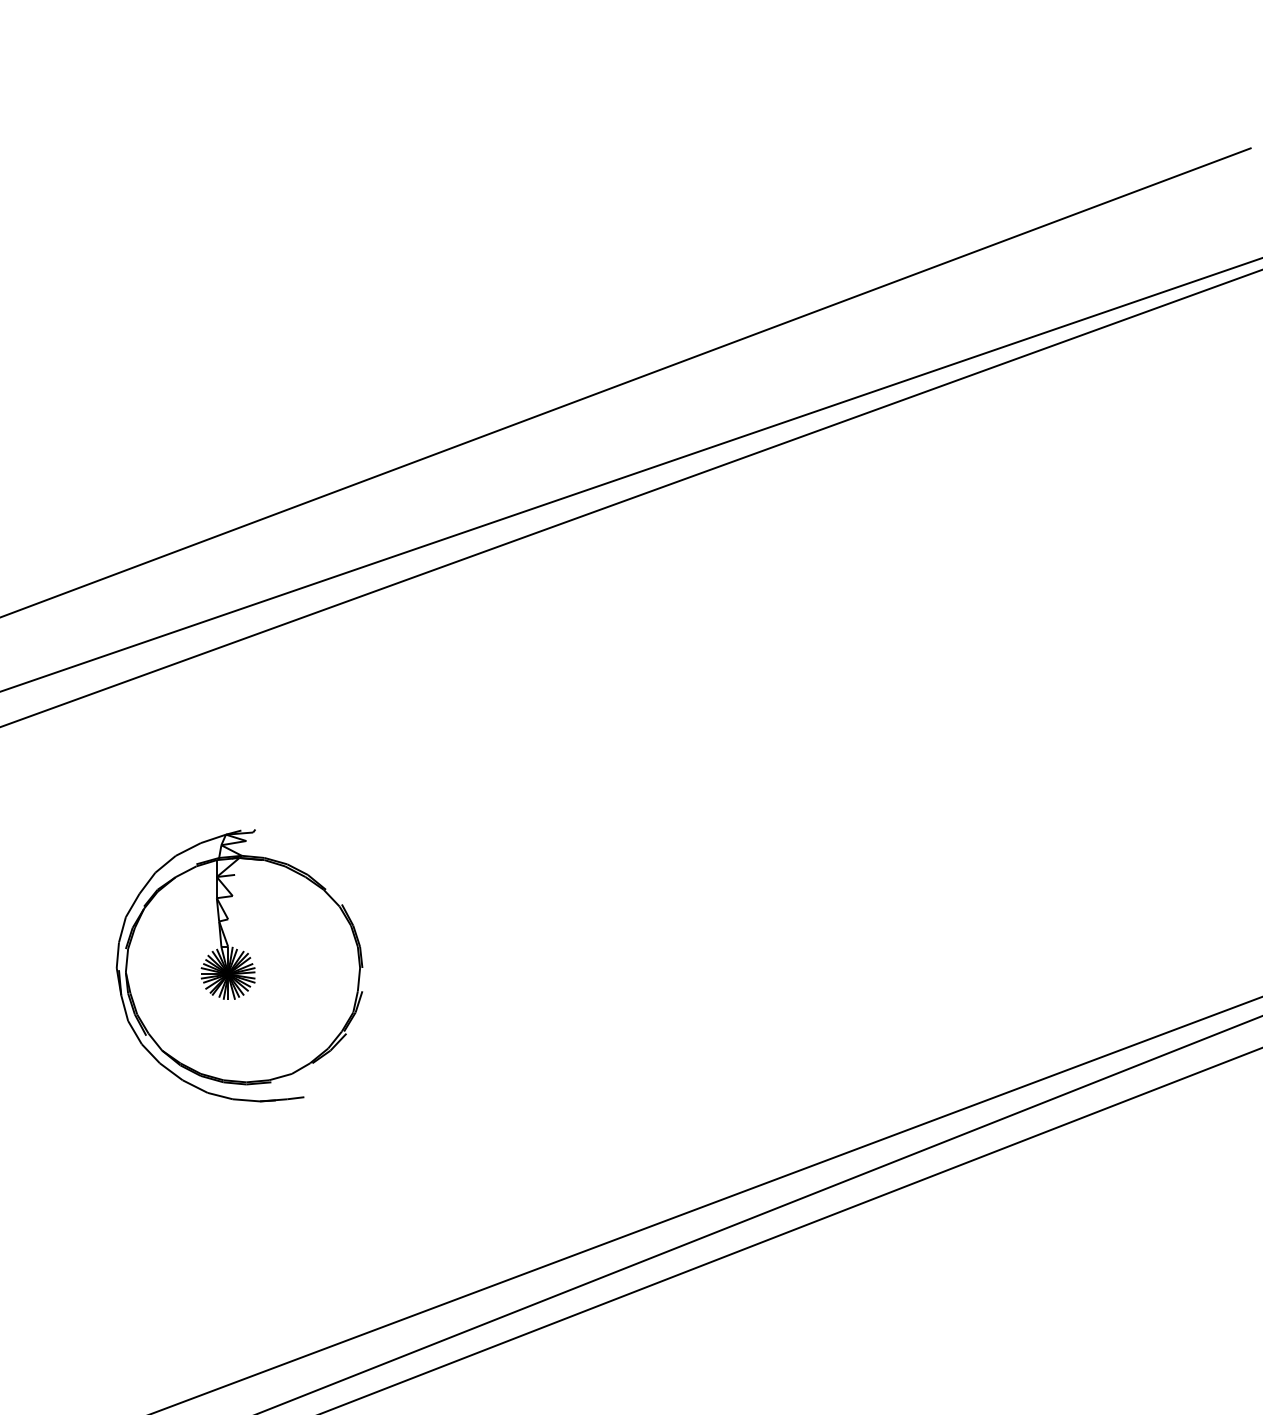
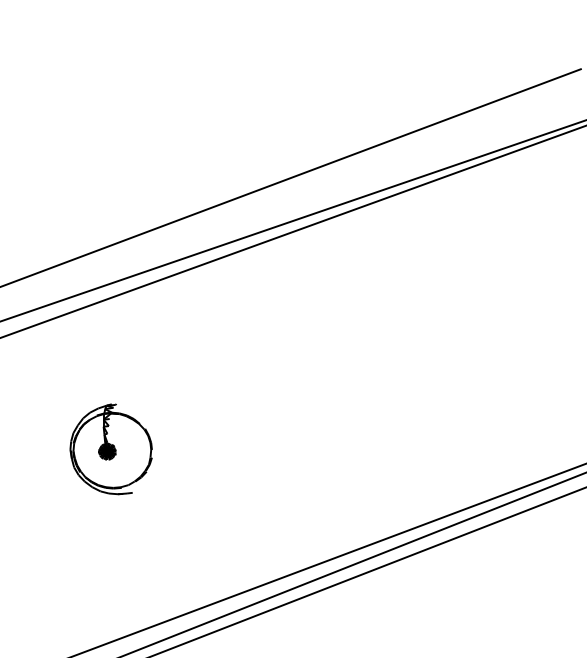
part: (237, 966) -> (110, 449), size x0.71

